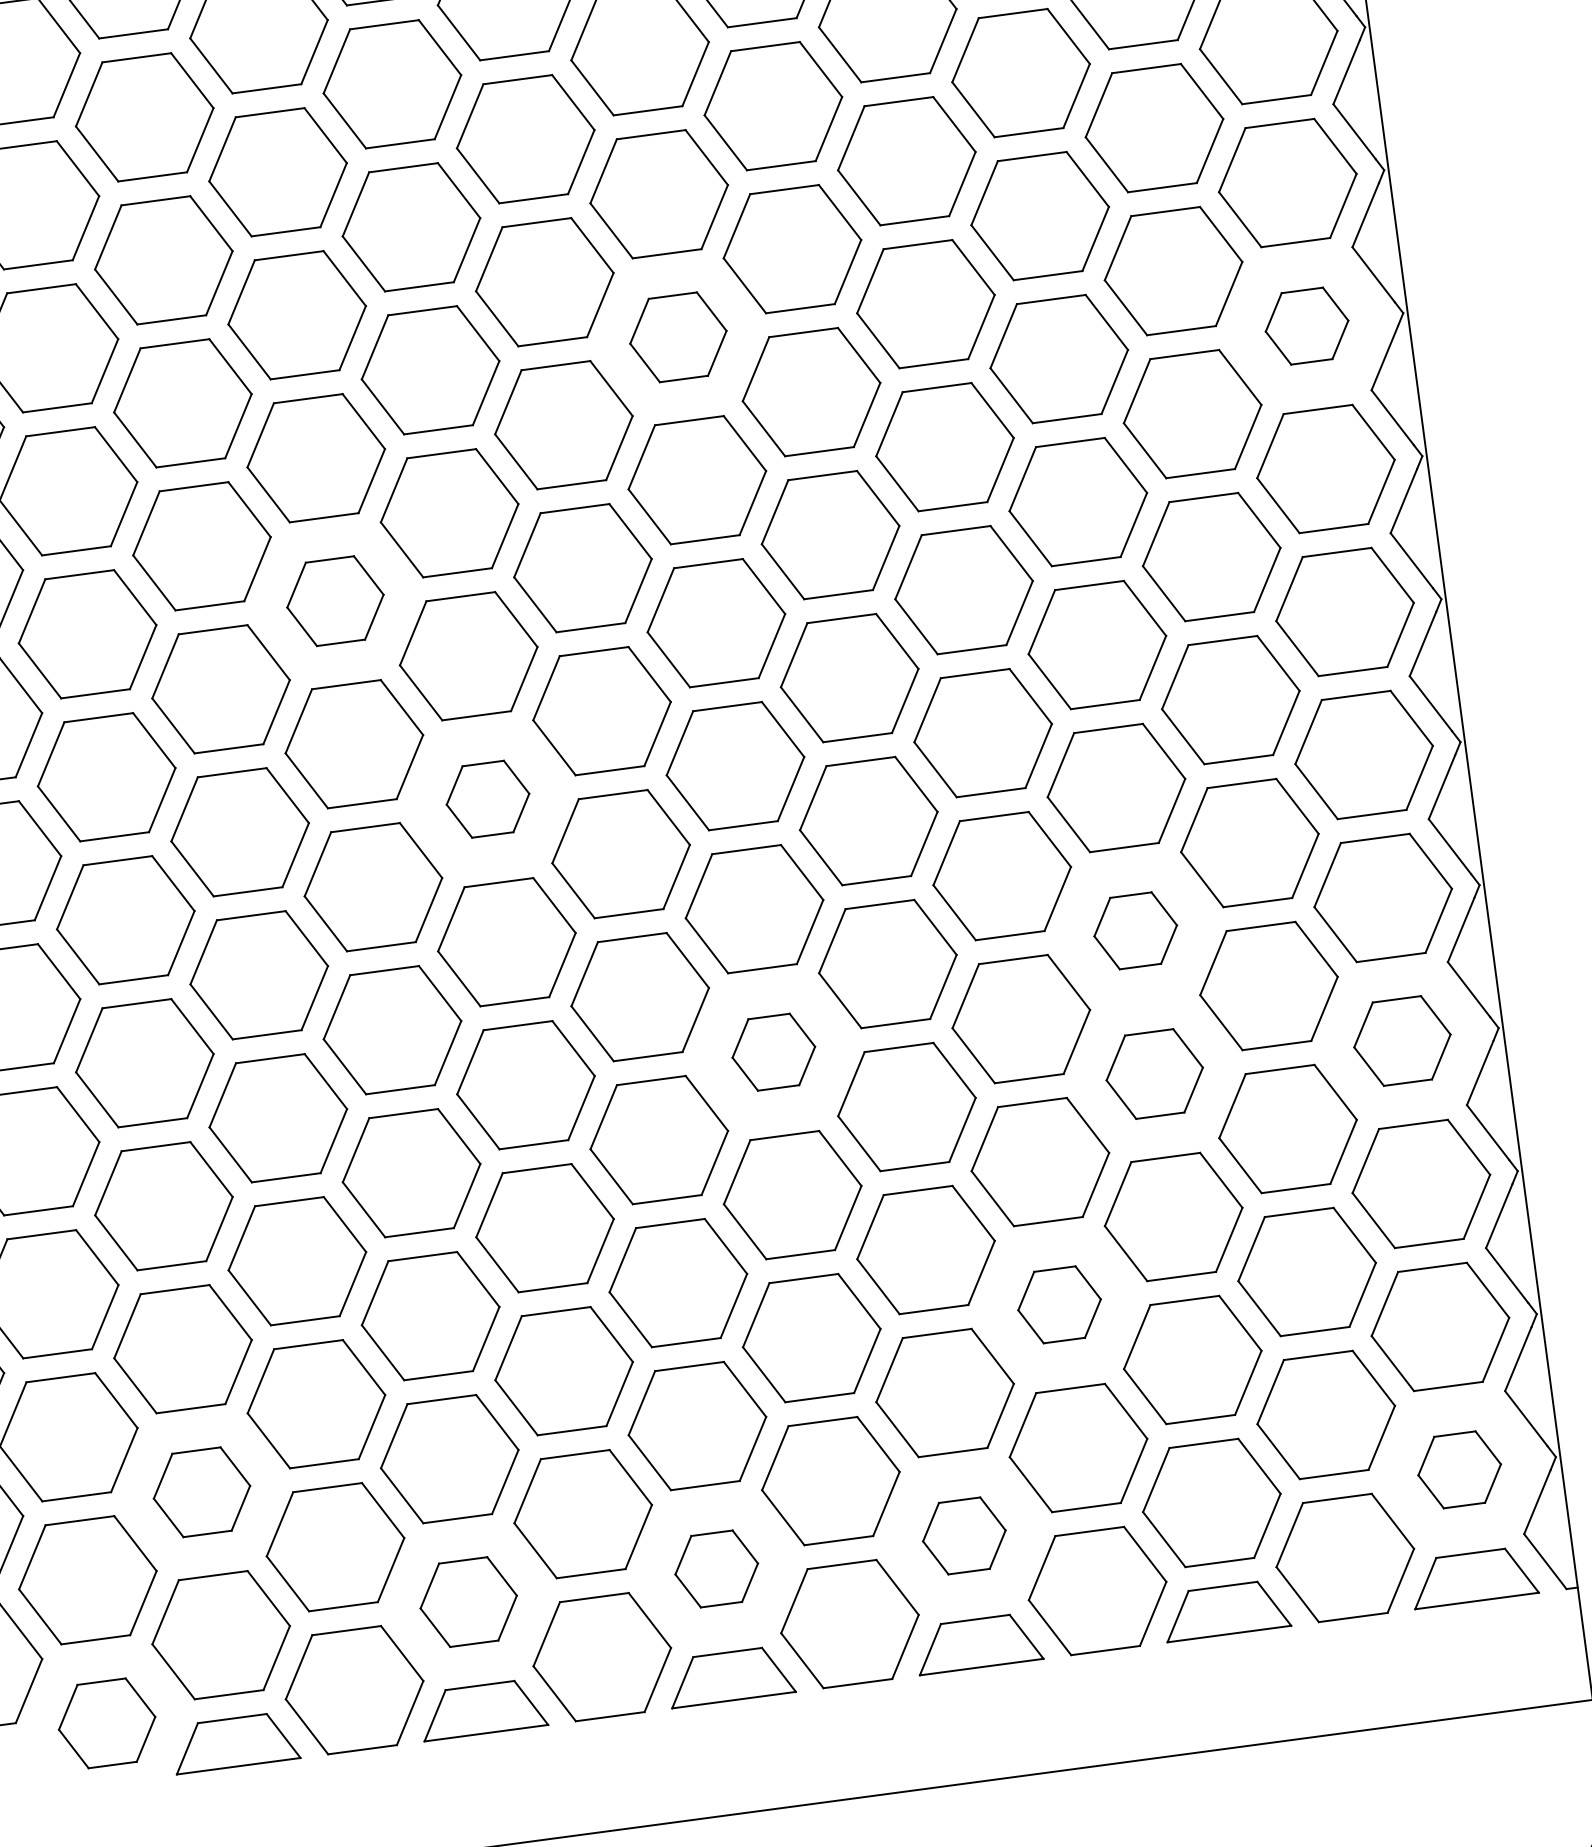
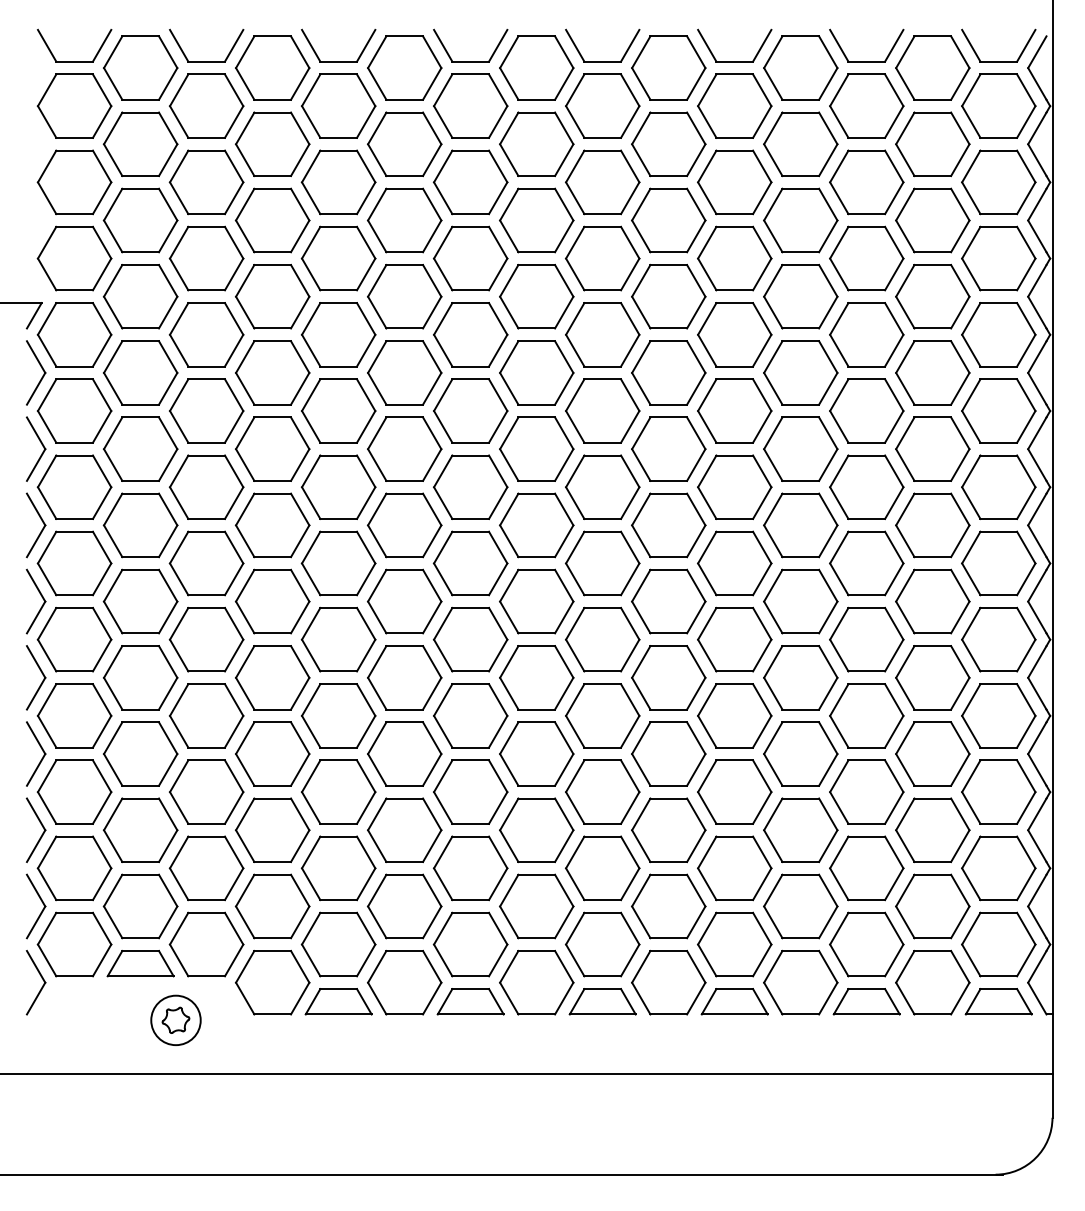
part: (1306, 325) -> (998, 334), size x1.67
part: (677, 336) -> (668, 296), size x1.43
part: (334, 600) -> (470, 410), size x1.43
part: (487, 799) -> (536, 525), size x1.67
part: (1135, 930) -> (866, 639), size x1.67
part: (1401, 1040) -> (998, 715), size x1.43
part: (773, 1051) -> (668, 677), size x1.67
part: (1154, 1073) -> (866, 715), size x1.43
part: (1058, 1303) -> (800, 829), size x1.67
part: (1458, 1469) -> (998, 944), size x1.67
part: (201, 1492) -> (338, 868), size x1.43
part: (963, 1535) -> (734, 944), size x1.67
part: (716, 1568) -> (602, 944), size x1.67
part: (468, 1602) -> (470, 944), size x1.43
part: (106, 1722) -> (272, 982), size x1.43

